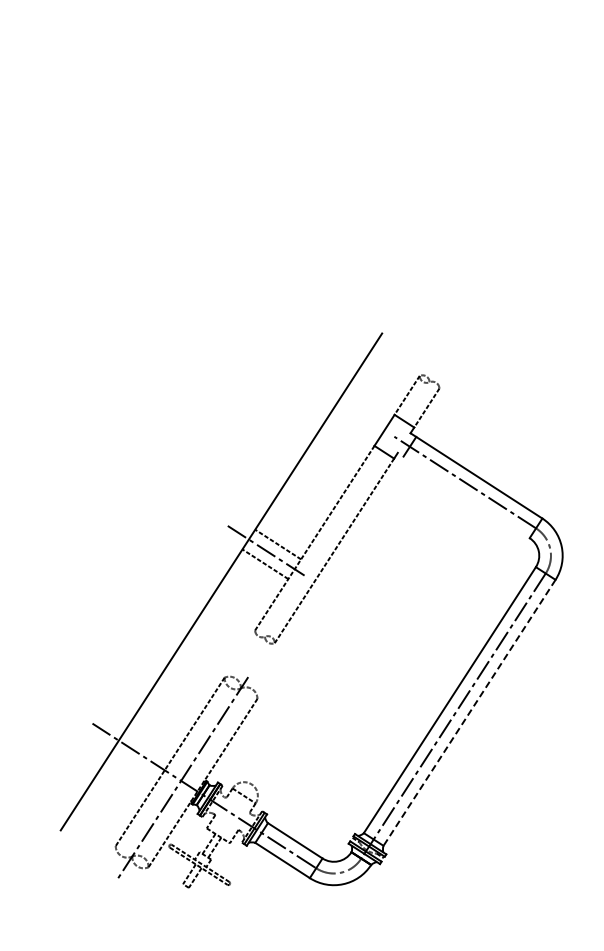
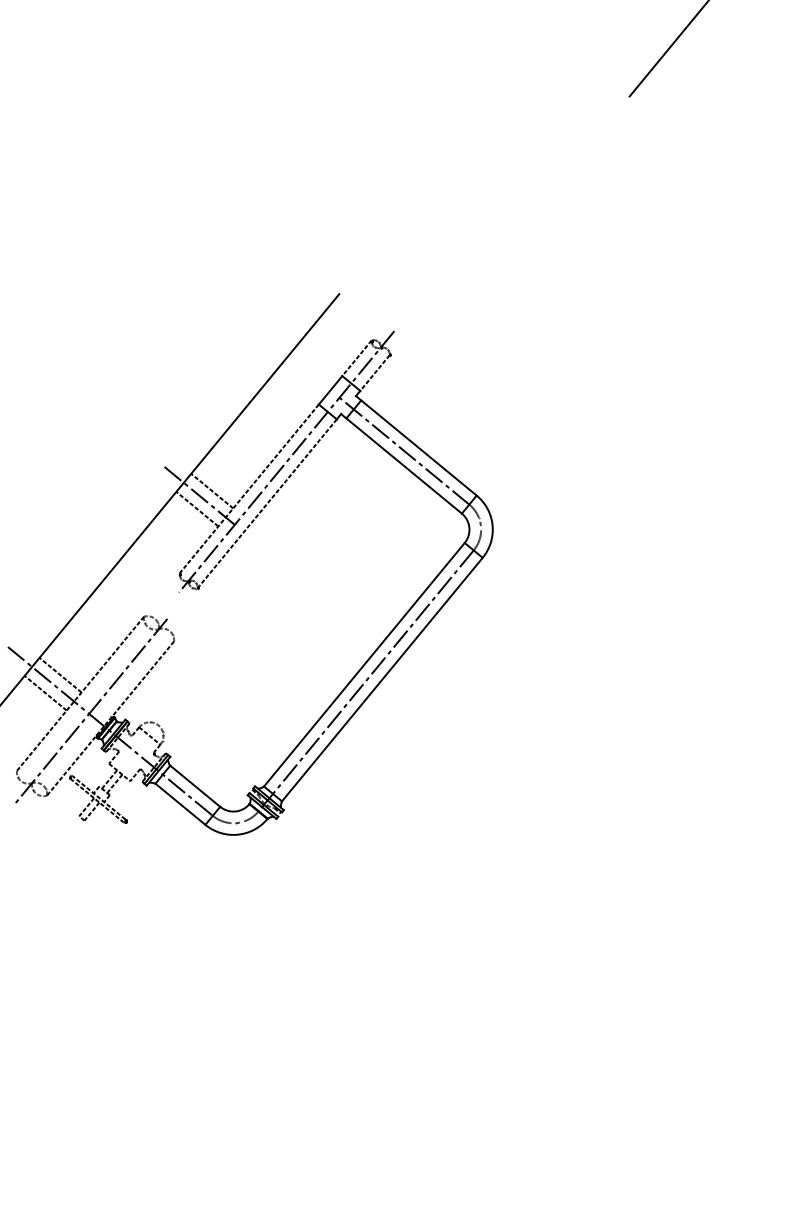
line: (463, 495) -> (401, 463), added
line: (348, 506) -> (286, 461), added
line: (469, 712) -> (382, 679), dashed -> solid
line: (148, 744) -> (60, 674), added
line: (135, 764) -> (45, 692), added

